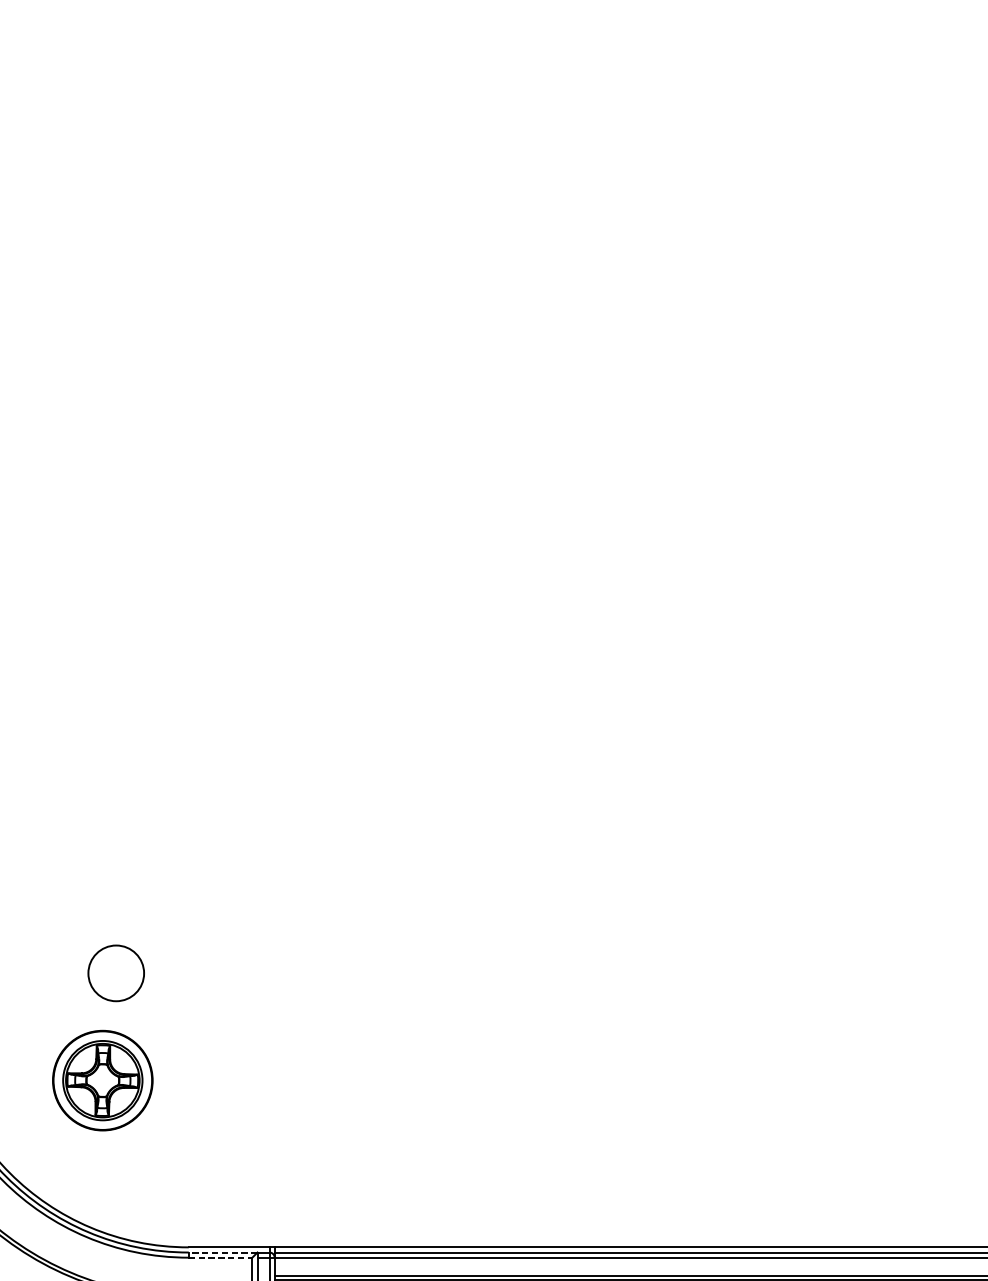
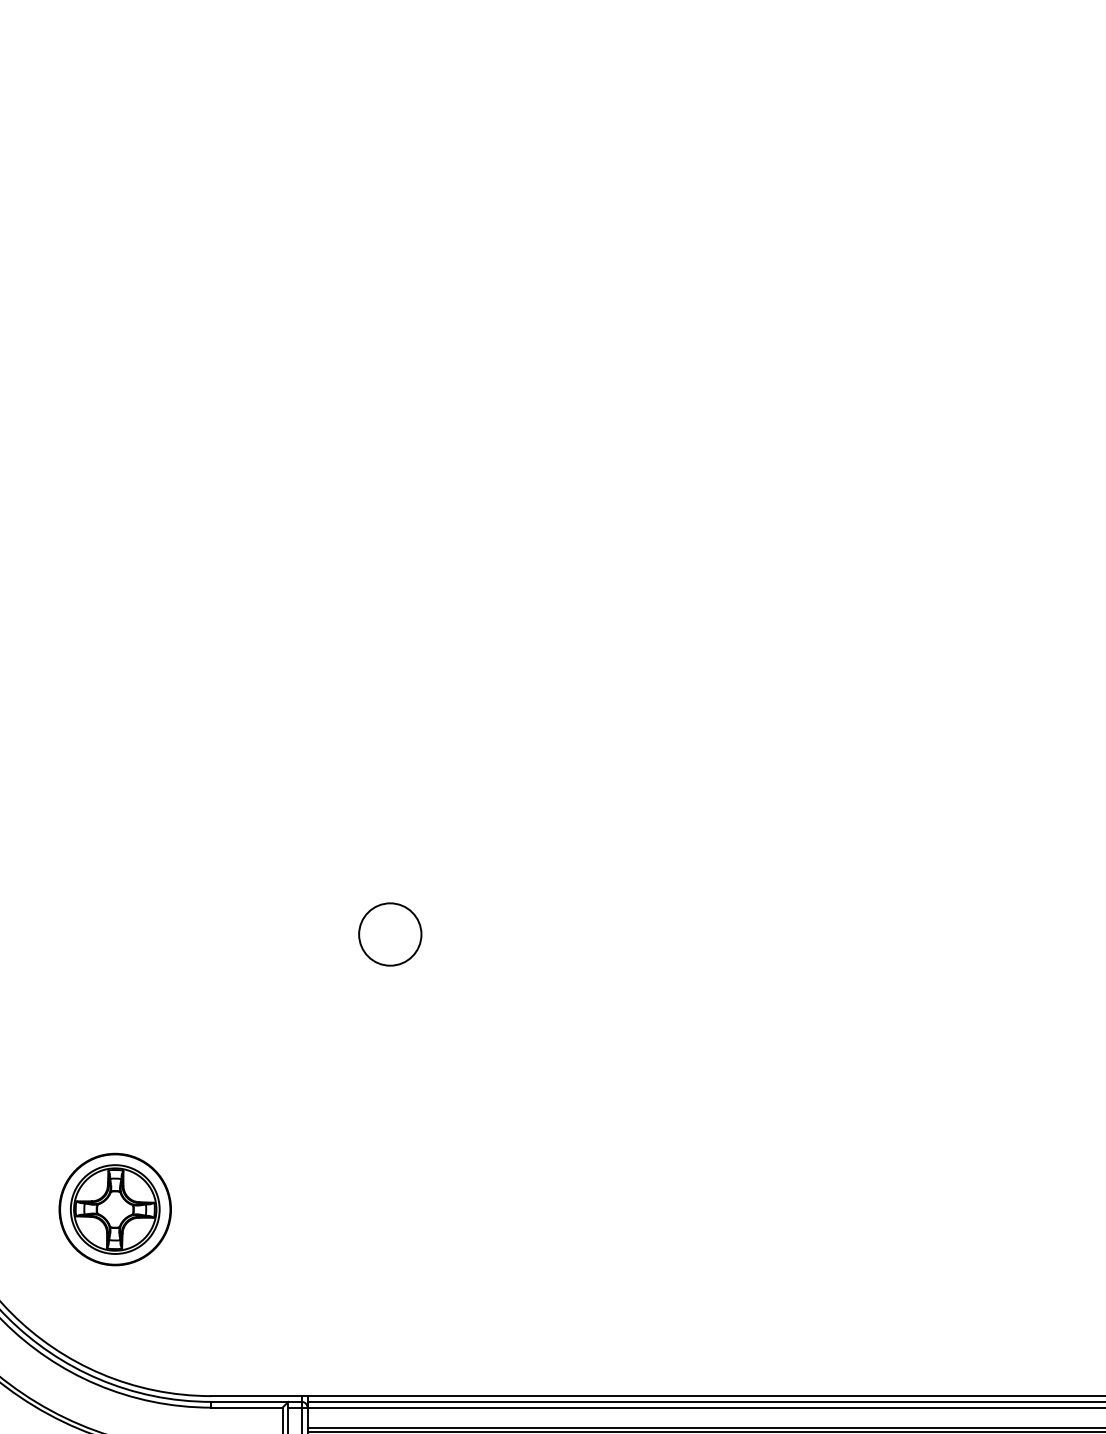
circle: (116, 973) -> (390, 934), moved
line: (222, 1252) -> (249, 1401), dashed -> solid
line: (221, 1257) -> (247, 1407), dashed -> solid

